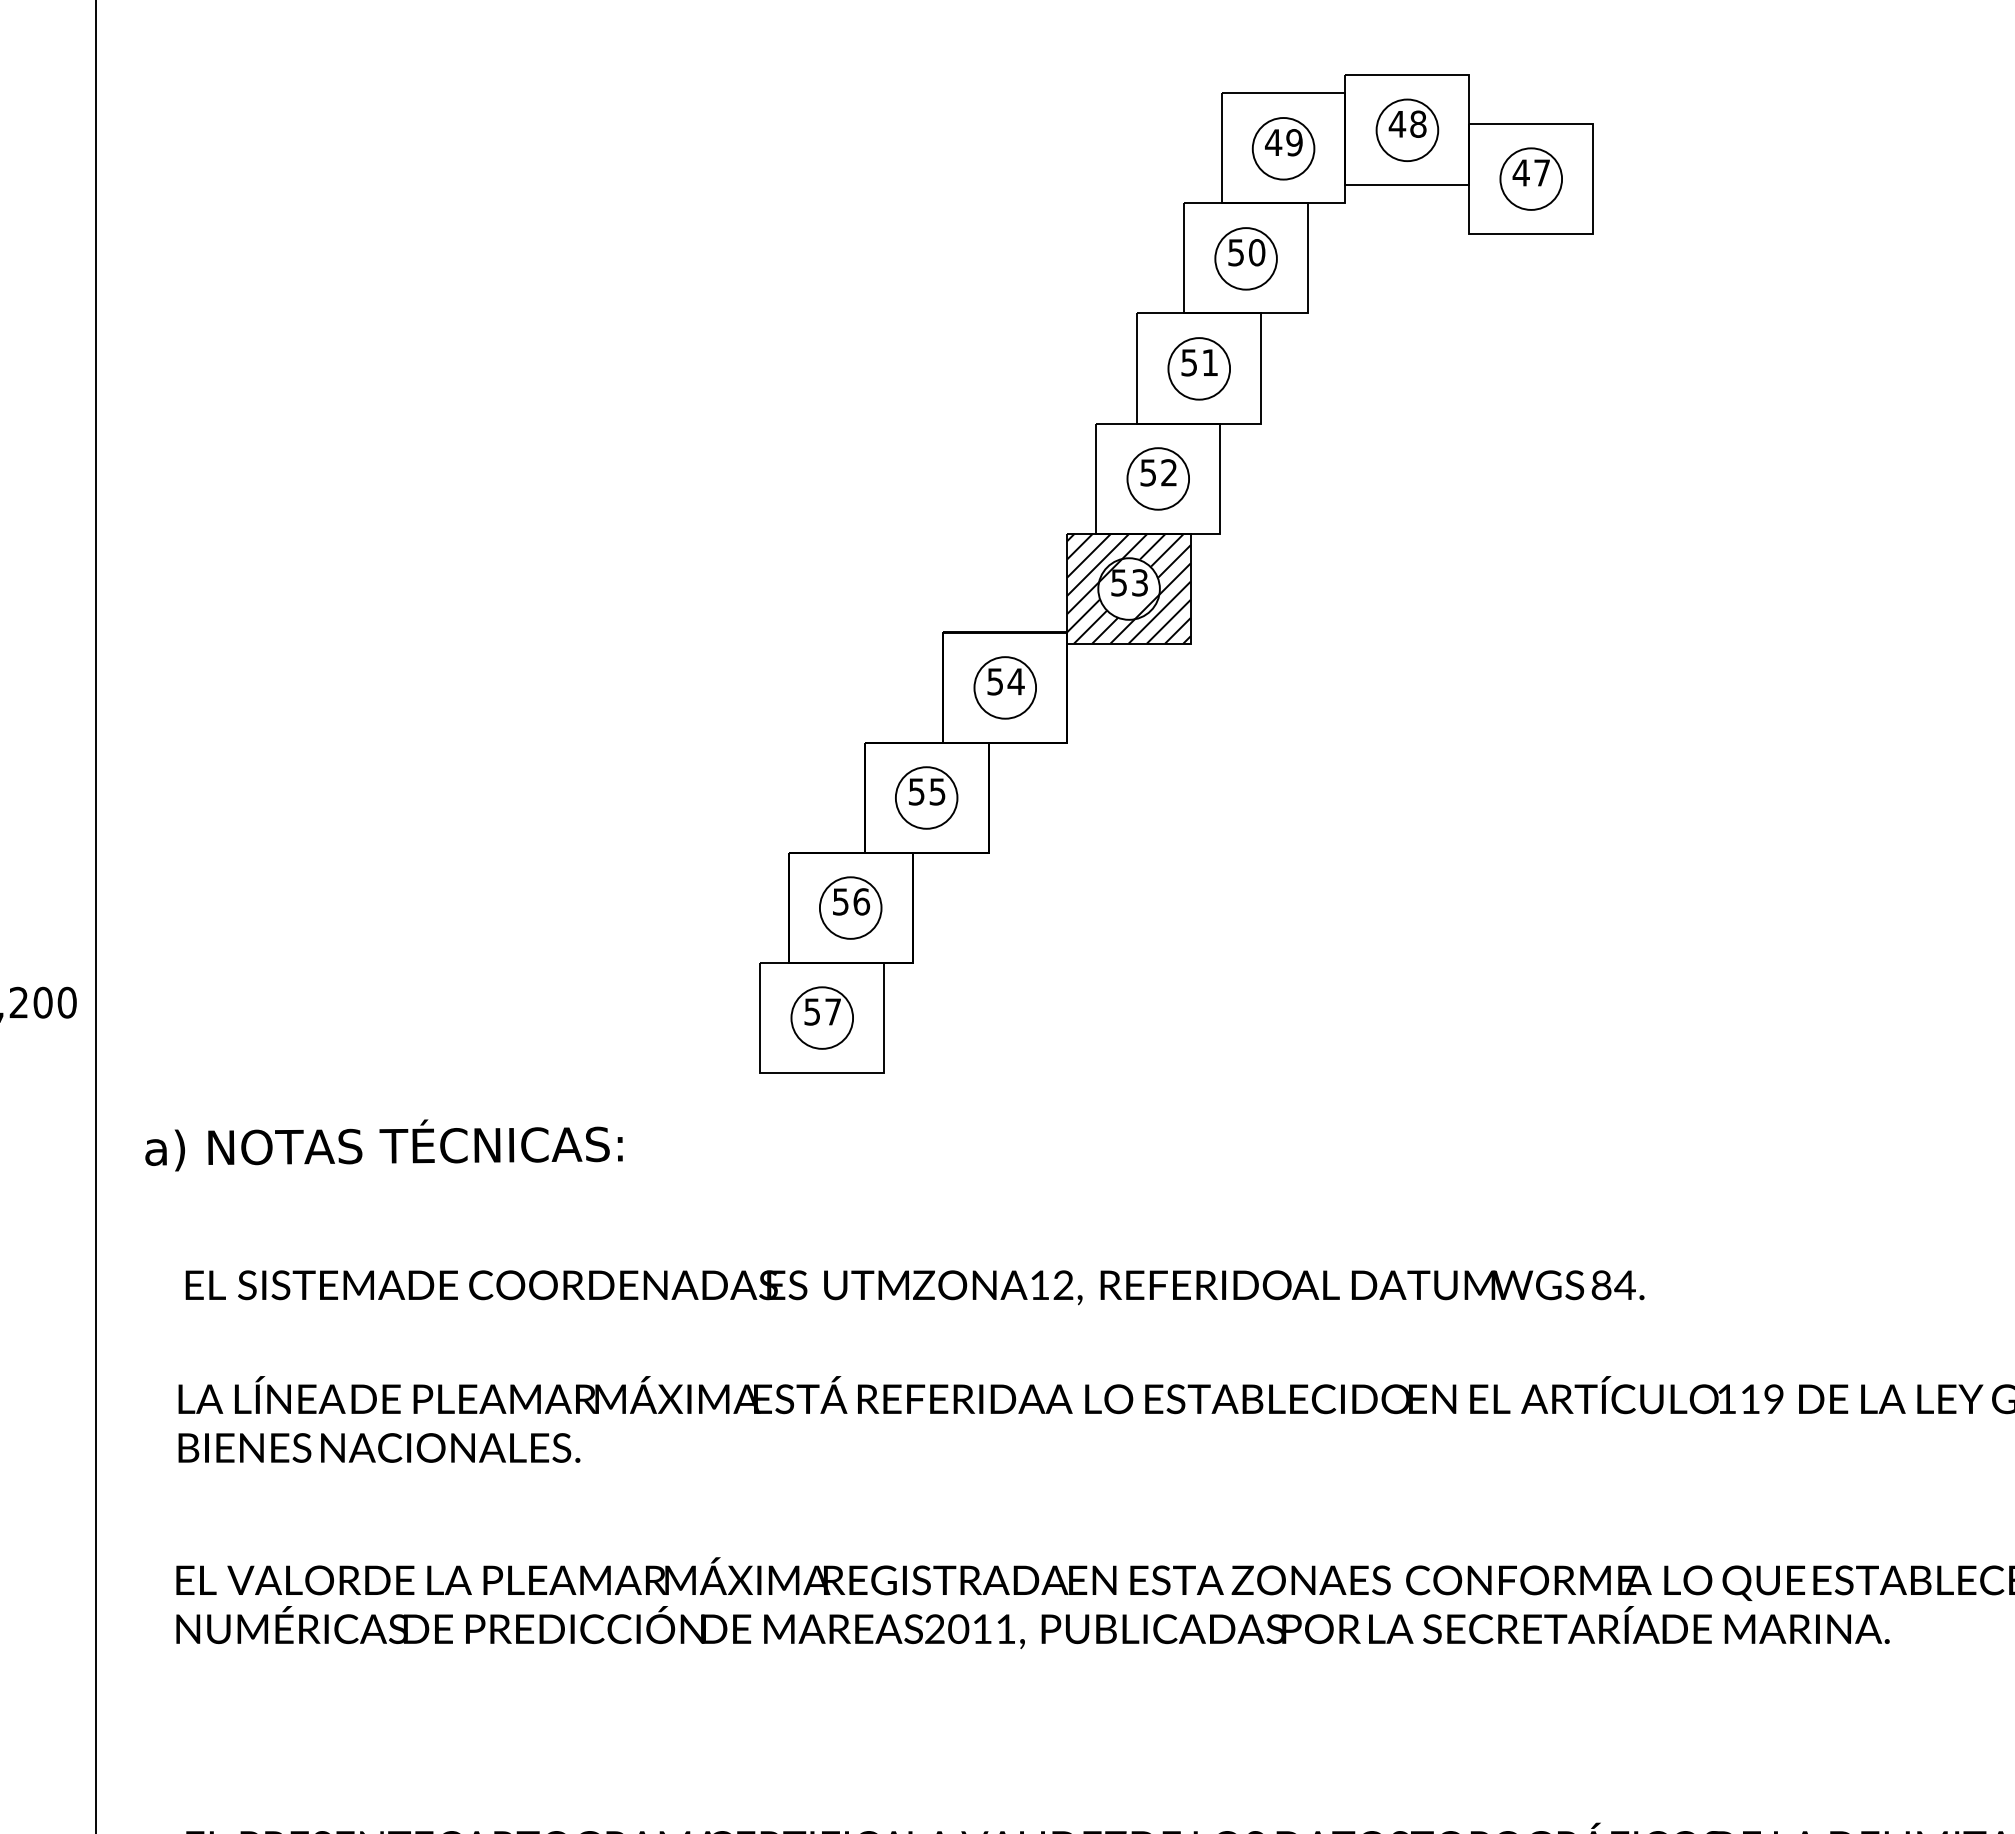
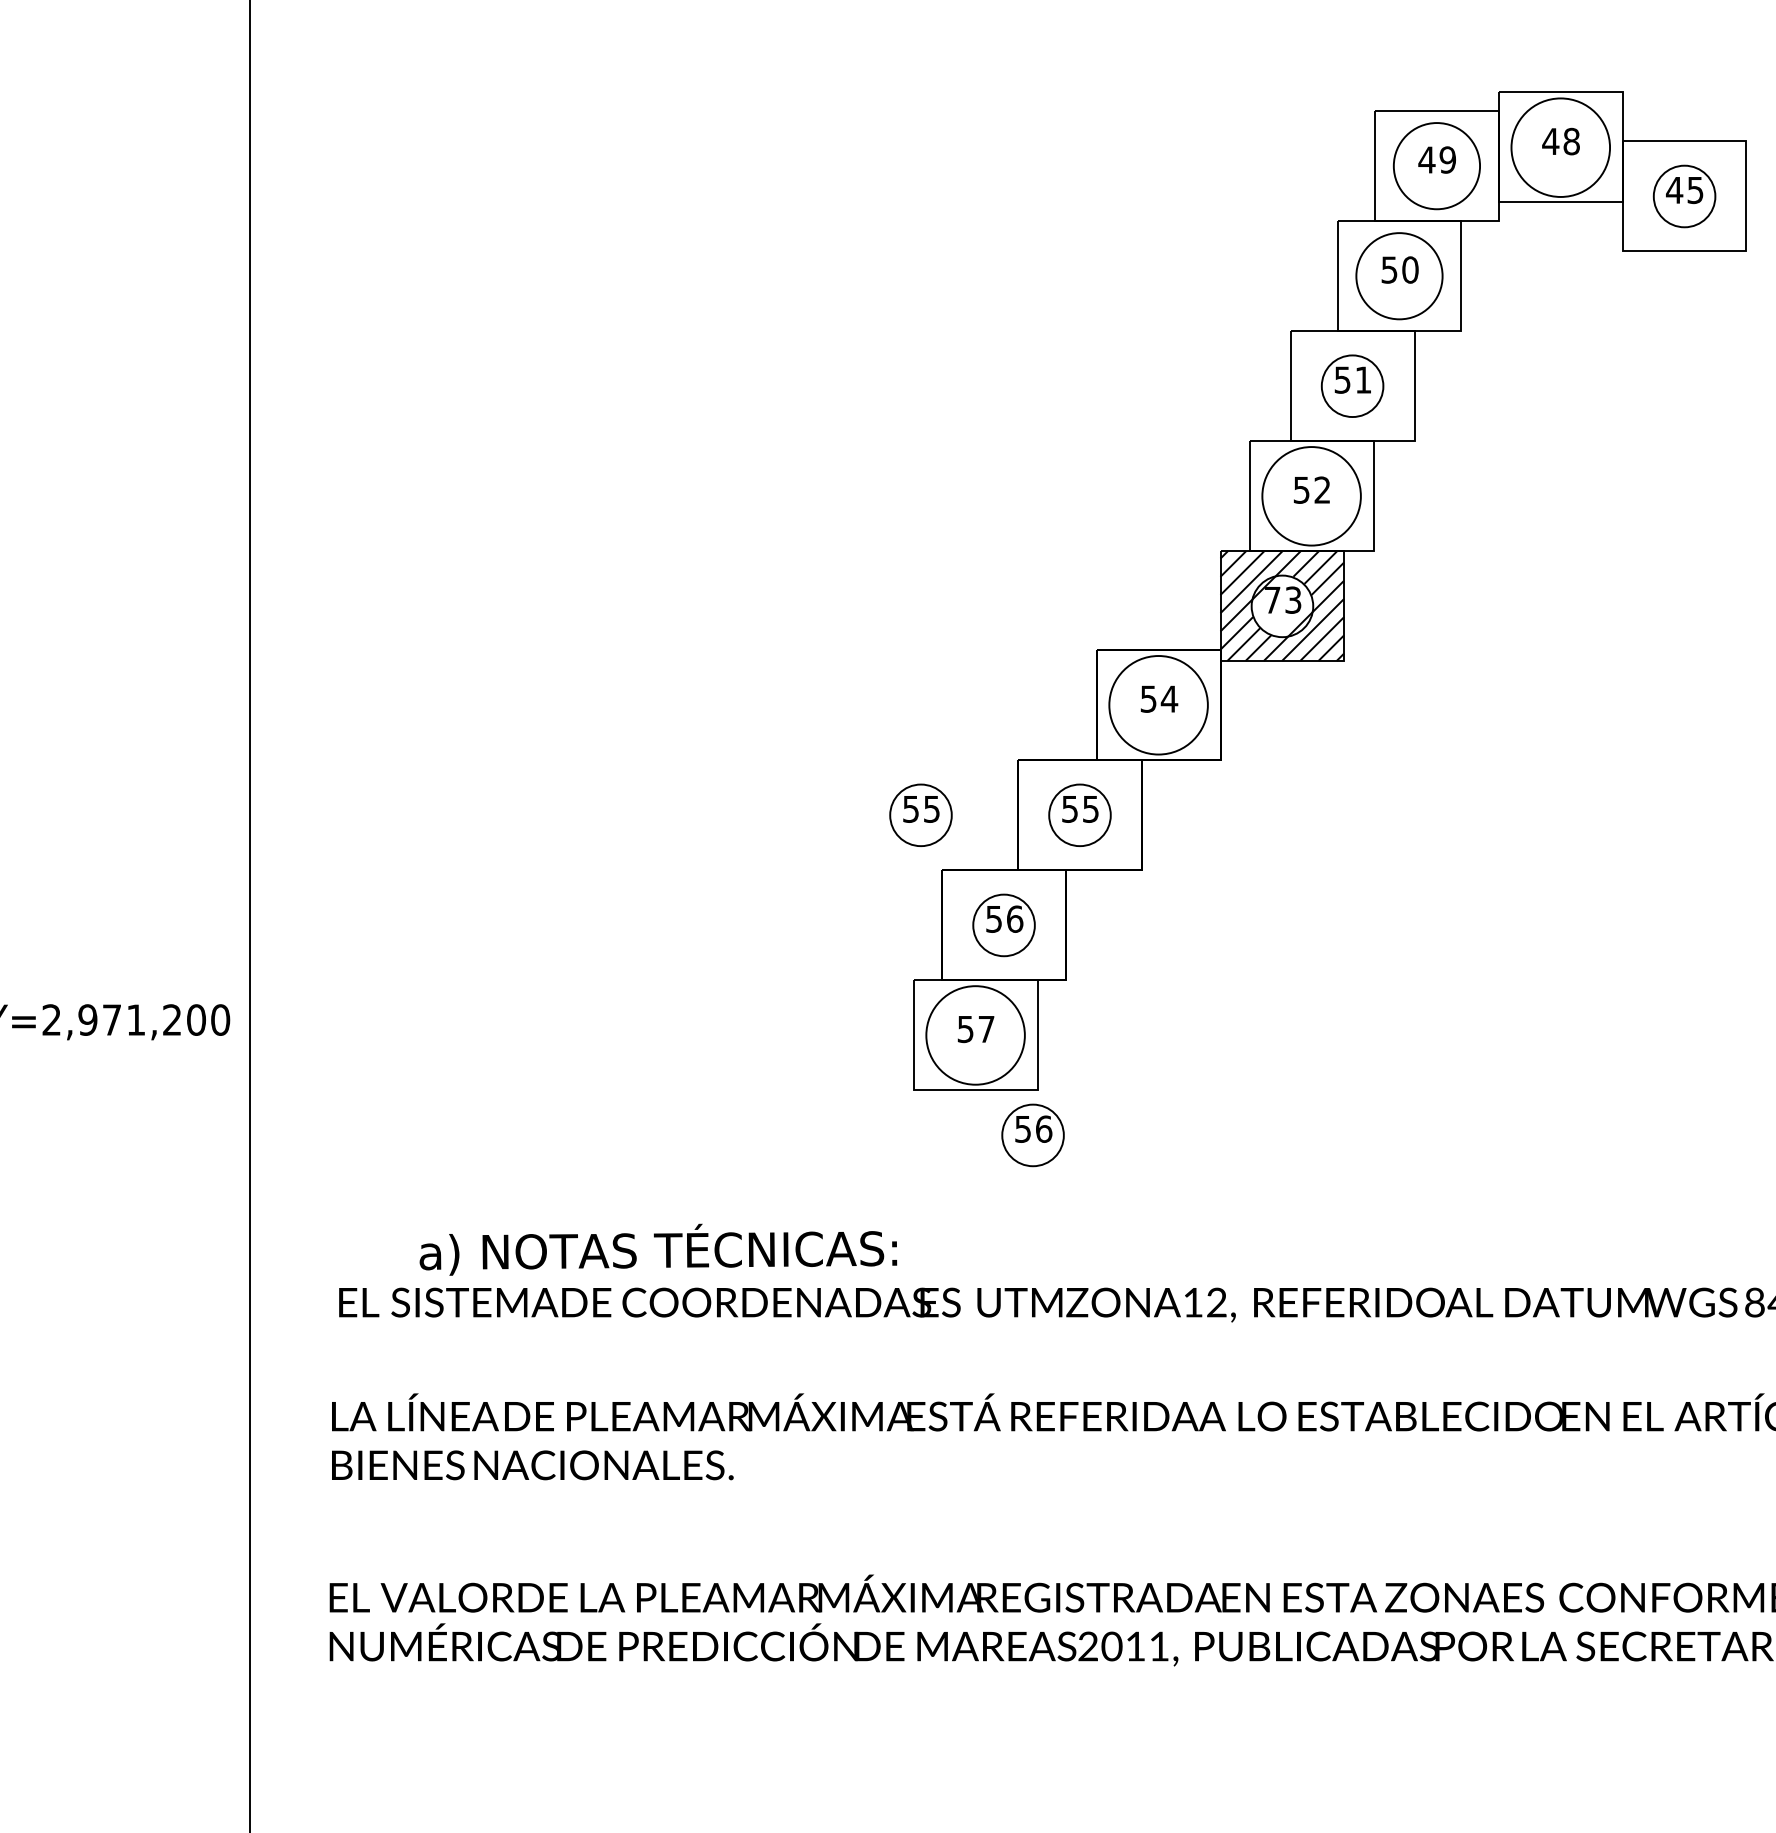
circle: (1407, 130) -> (1560, 147), size x1.6
circle: (1283, 148) -> (1436, 165), size x1.4
text: (1541, 172) -> (1694, 189), 47 -> 45
circle: (1245, 258) -> (1398, 275), size x1.4
circle: (1158, 478) -> (1311, 495), size x1.6
text: (1118, 582) -> (1271, 599), 53 -> 73
circle: (1005, 687) -> (1158, 704), size x1.6
part: (767, 797) -> (920, 814), added
circle: (822, 1017) -> (975, 1034), size x1.6
part: (879, 1117) -> (1032, 1134), added
text: (383, 1145) -> (657, 1249), moved

